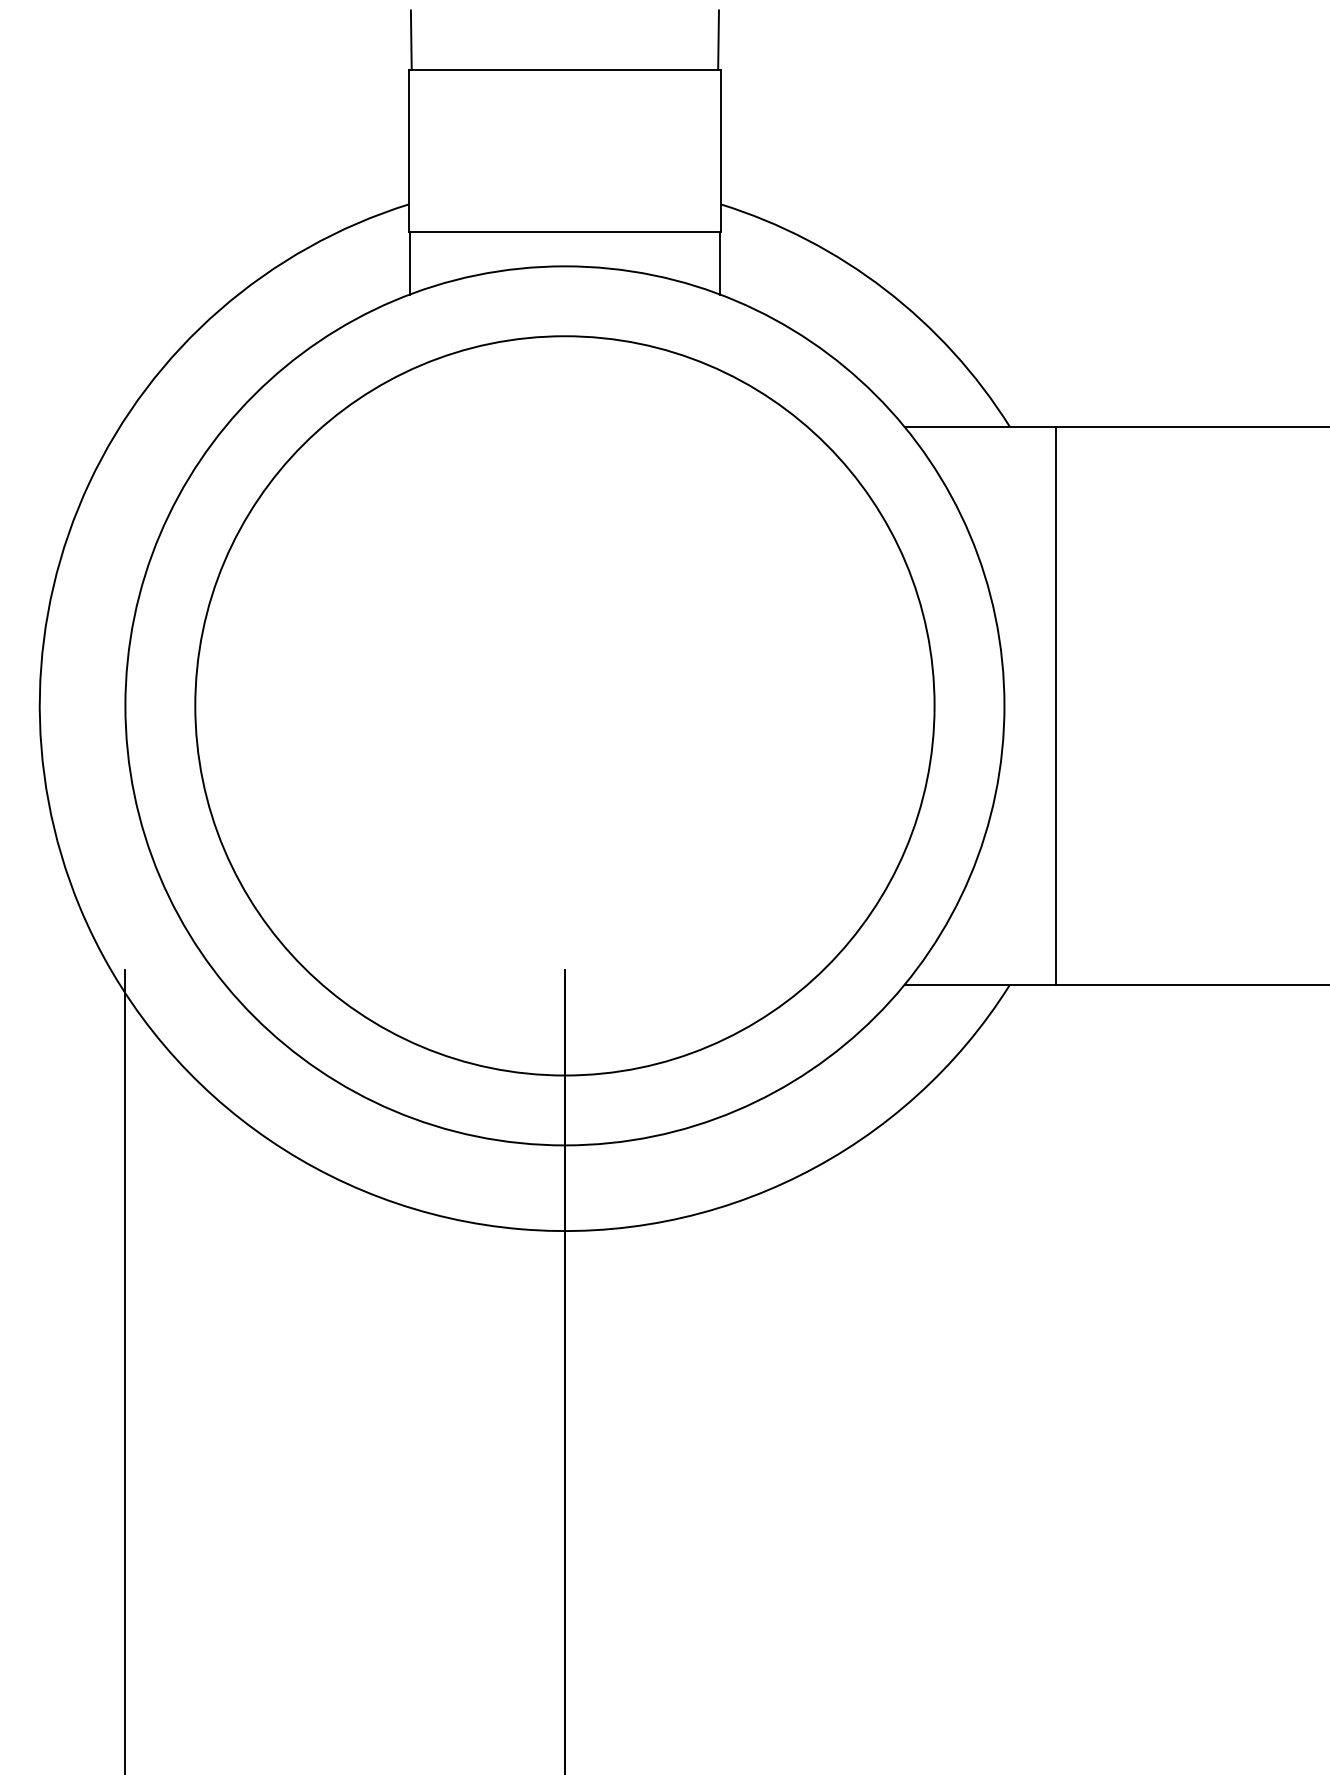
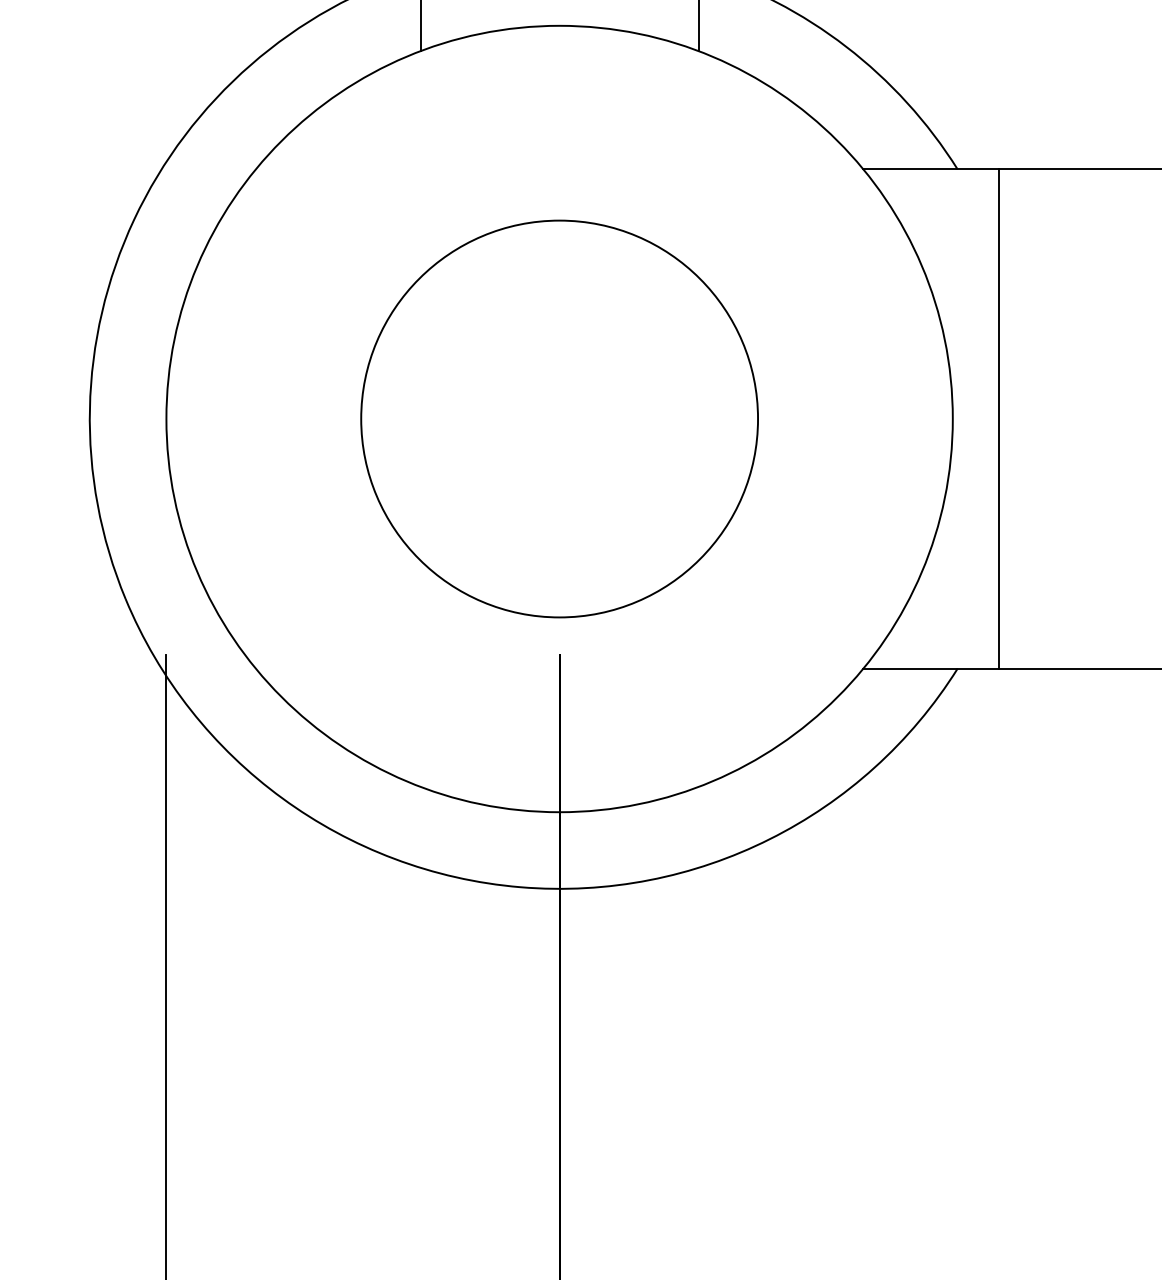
circle: (564, 705) -> (559, 418), size x0.6

